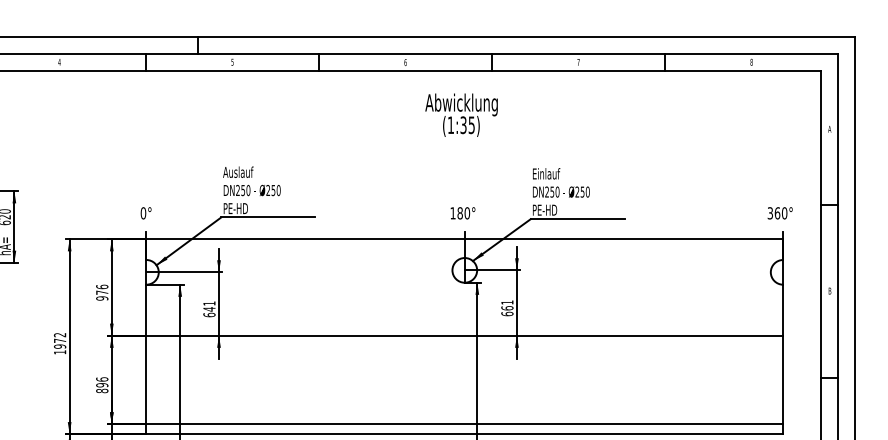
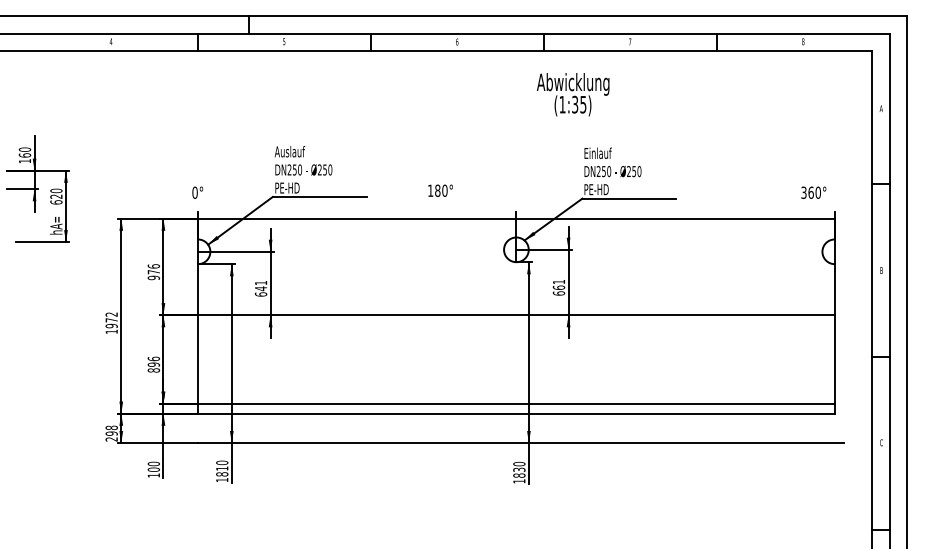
text: (461, 115) -> (573, 94), moved
text: (462, 213) -> (440, 190), moved
text: (779, 213) -> (813, 192), moved

